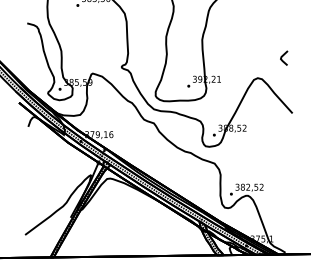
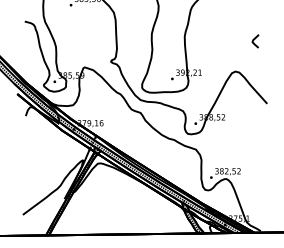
line: (282, 57) -> (254, 40), moved

